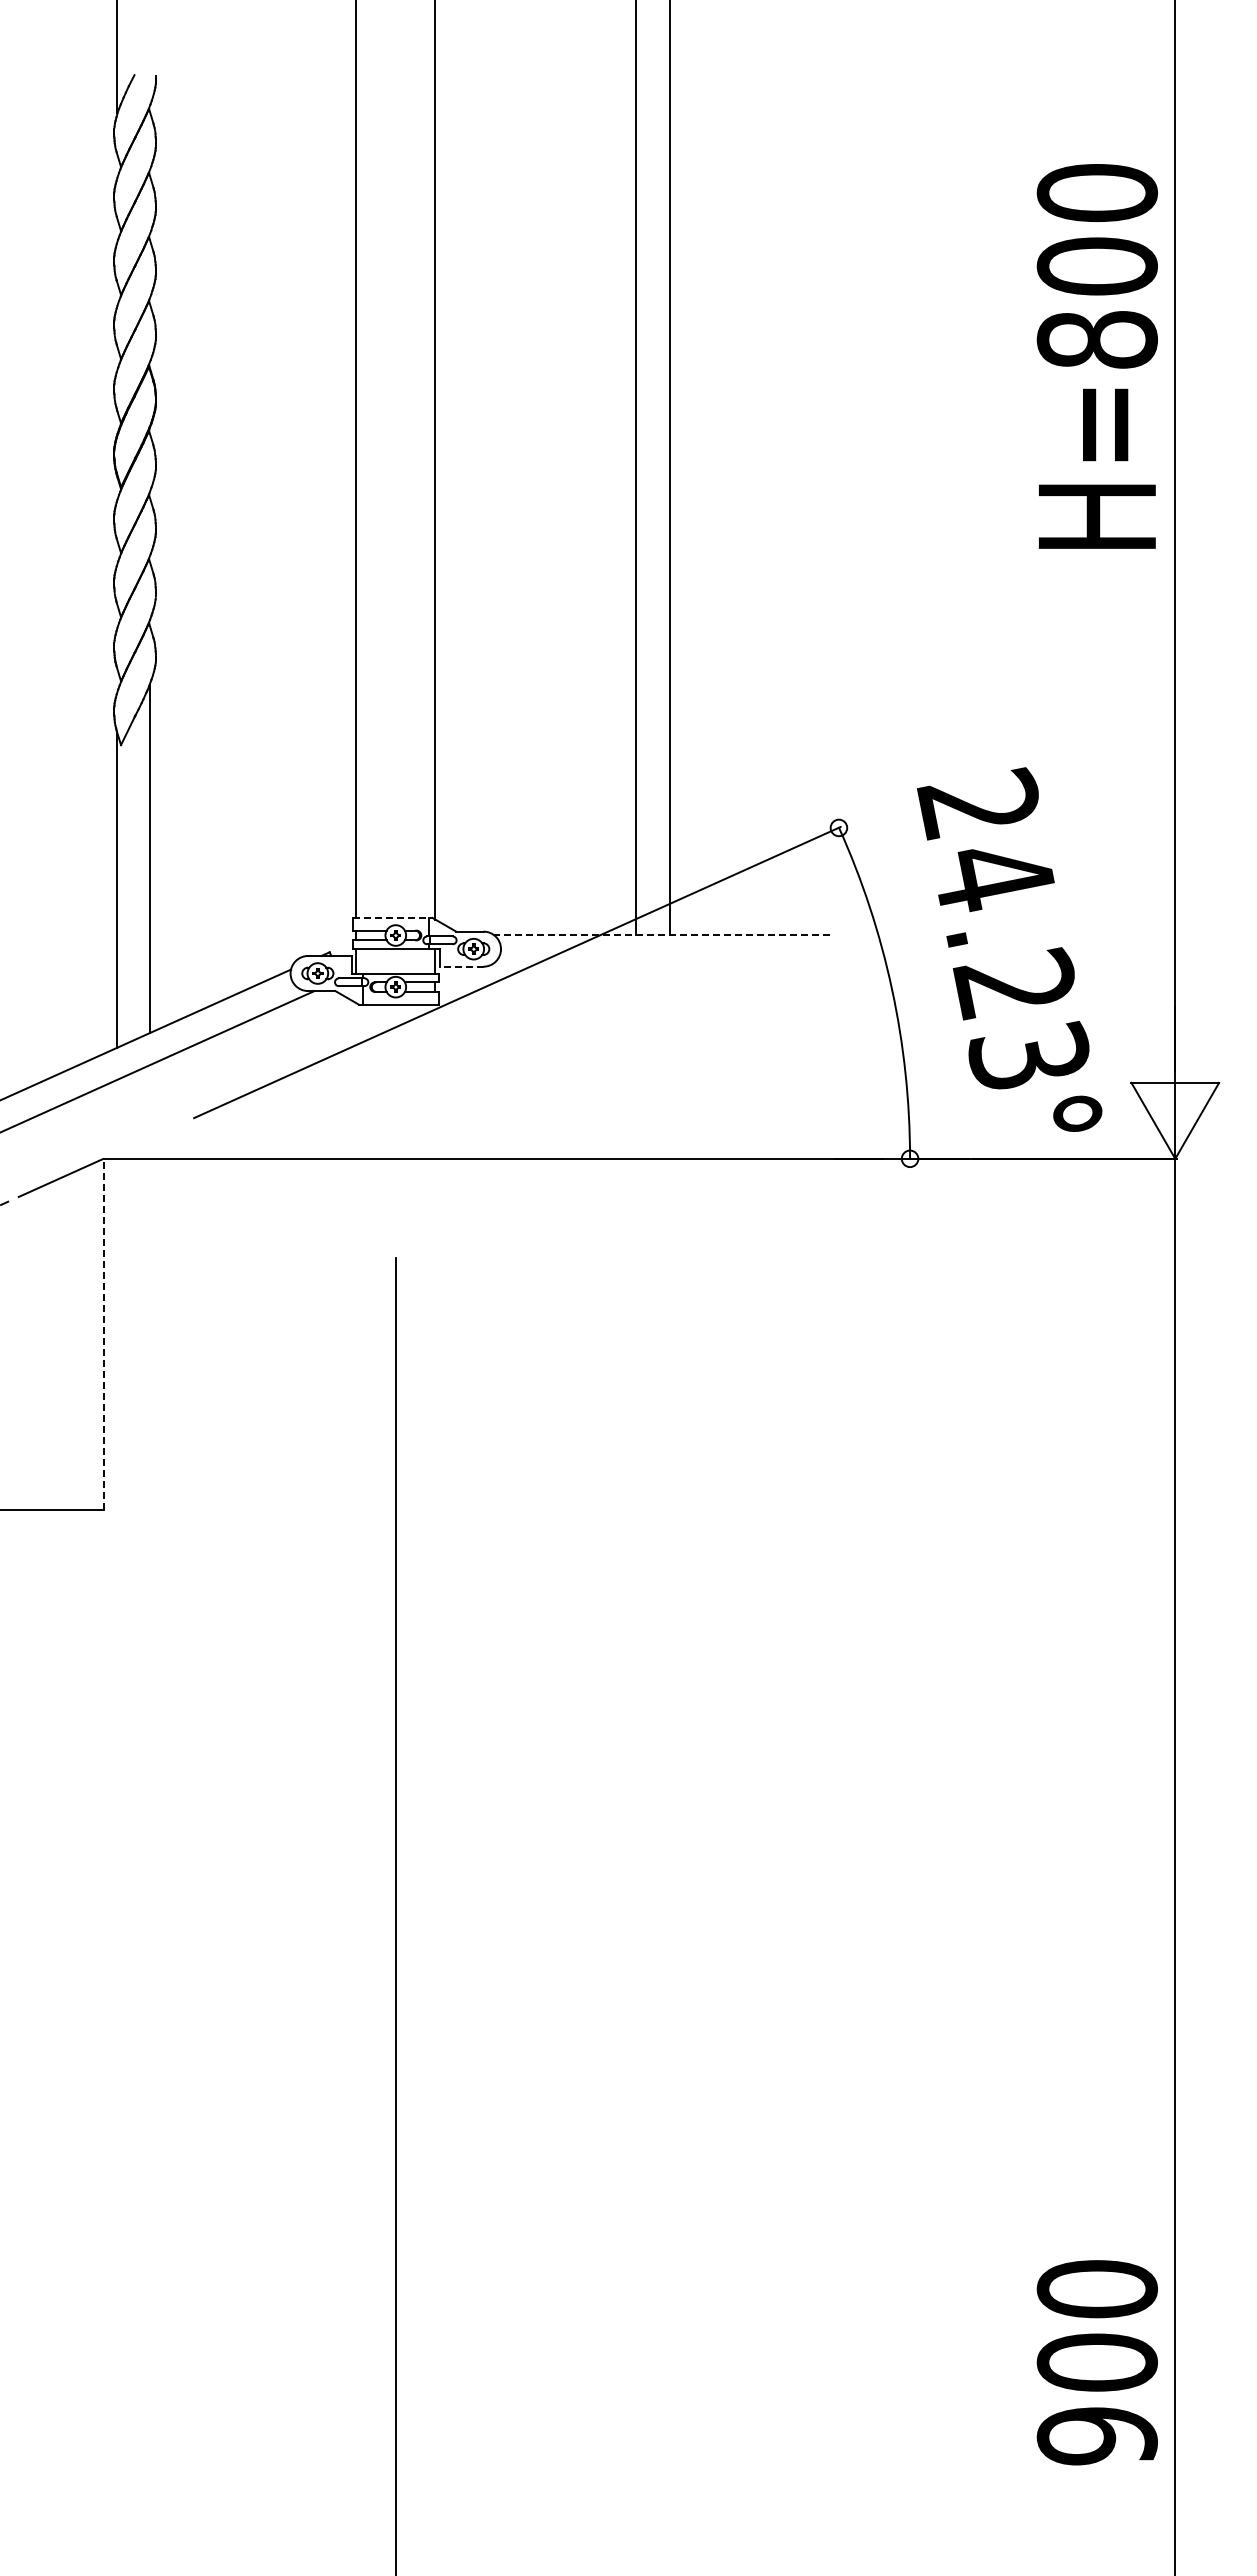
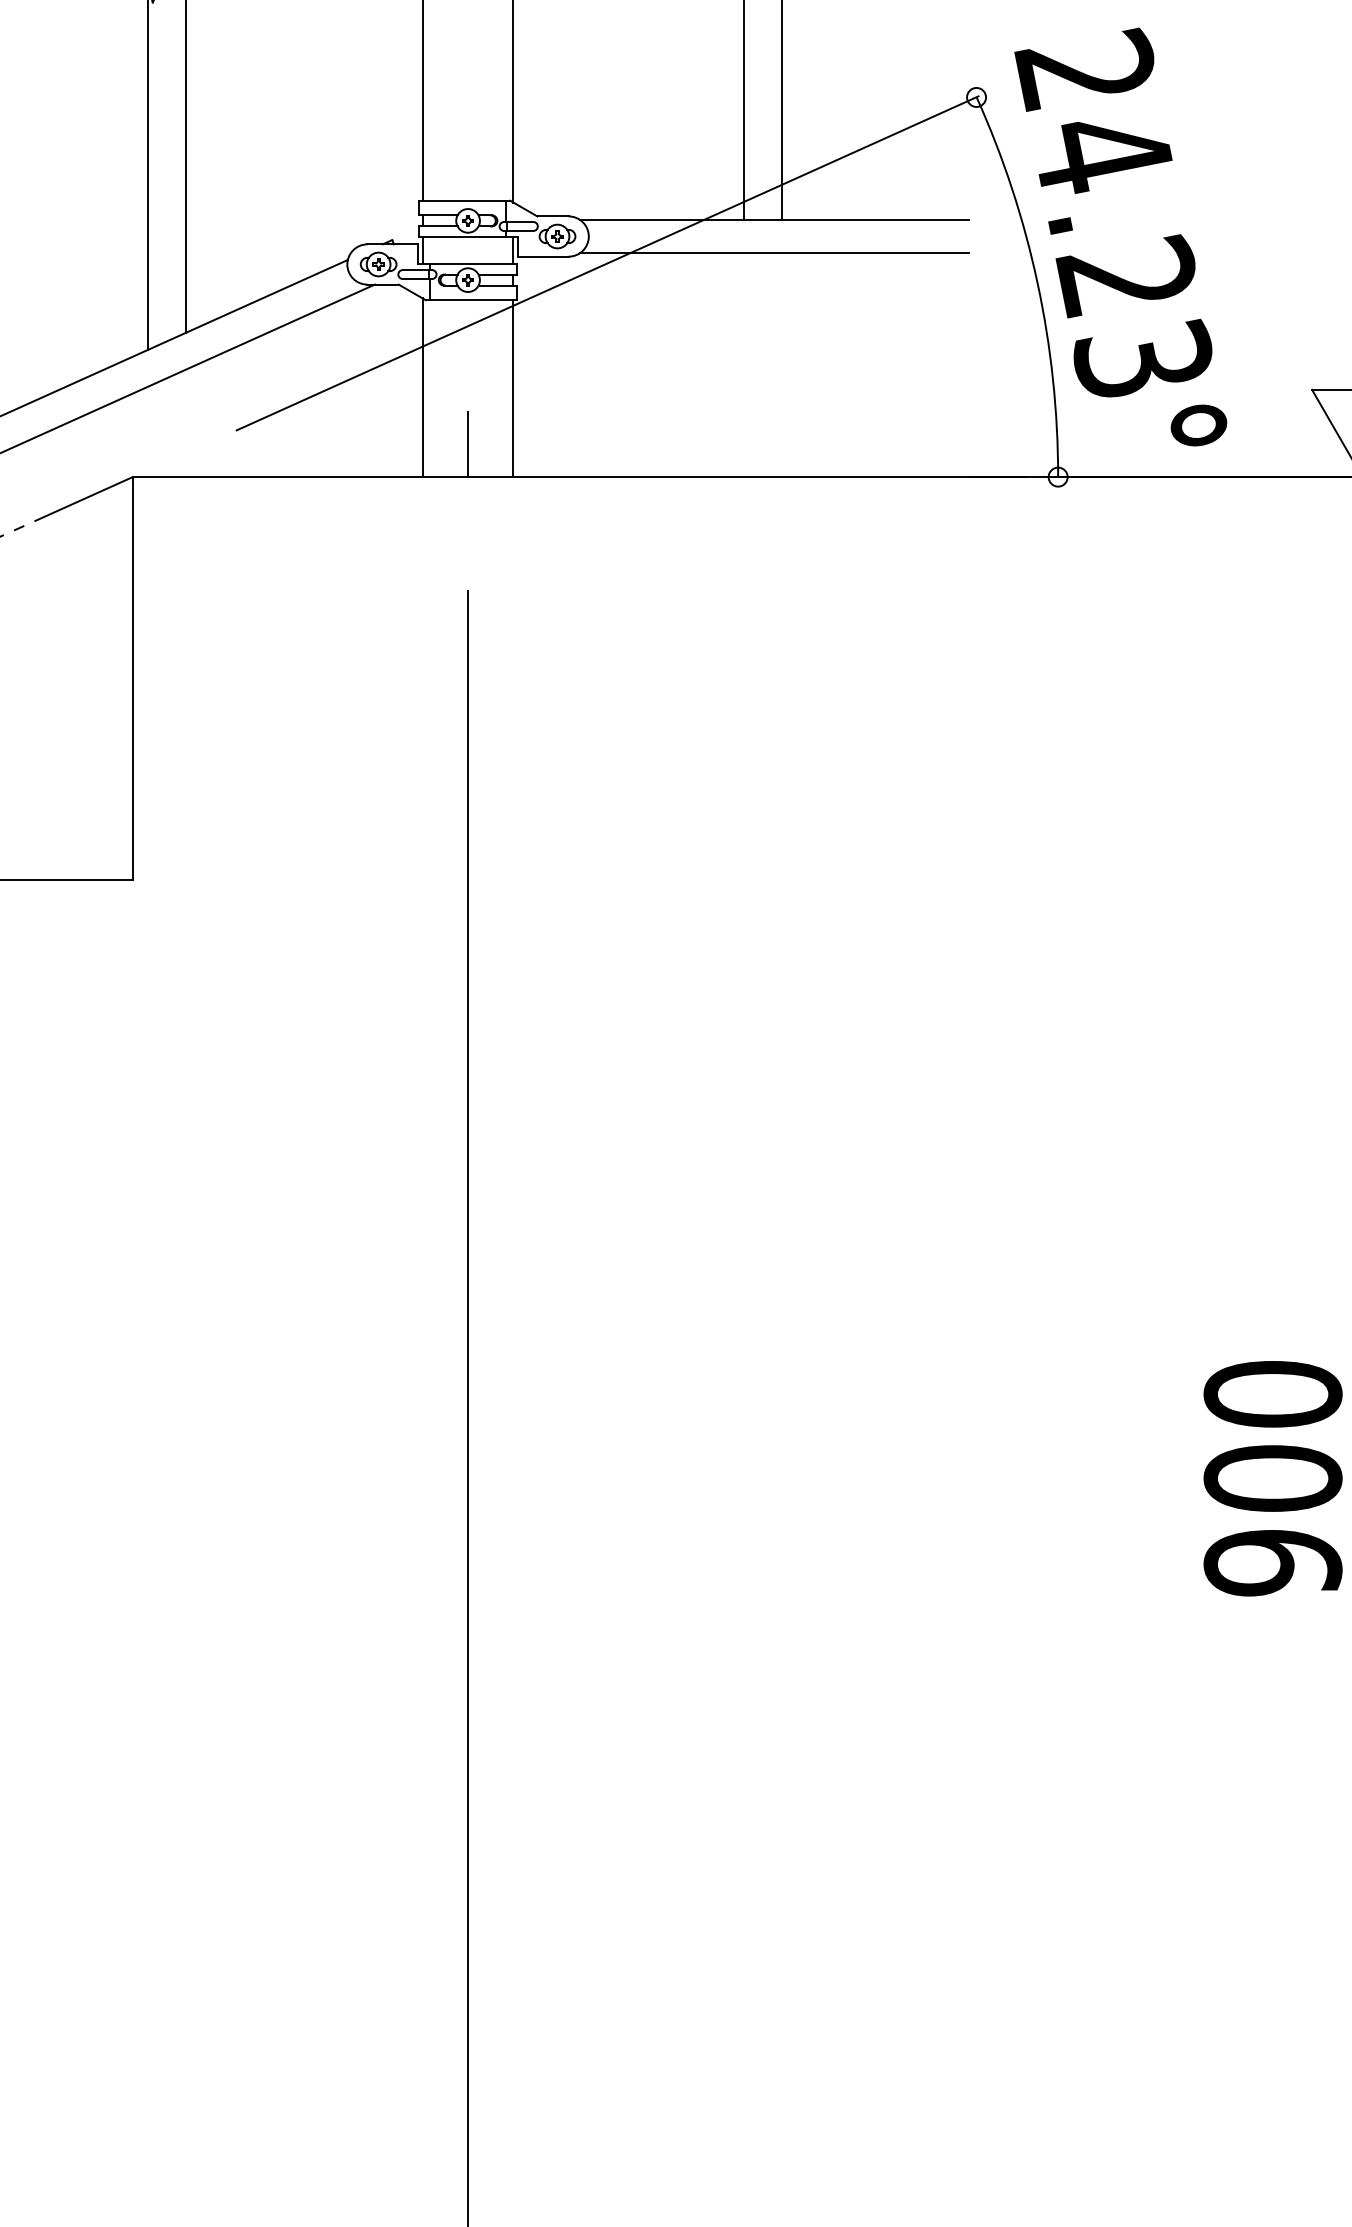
line: (392, 917) -> (464, 200), dashed -> solid
line: (663, 934) -> (775, 219), dashed -> solid
text: (1009, 949) -> (1120, 236), moved
line: (662, 963) -> (774, 252), added
line: (461, 966) -> (543, 256), dashed -> solid
line: (356, 1080) -> (422, 387), added
line: (435, 1081) -> (513, 388), added
line: (395, 1129) -> (467, 443), added
line: (103, 1333) -> (132, 677), dashed -> solid
text: (1096, 2362) -> (1272, 1478), moved

